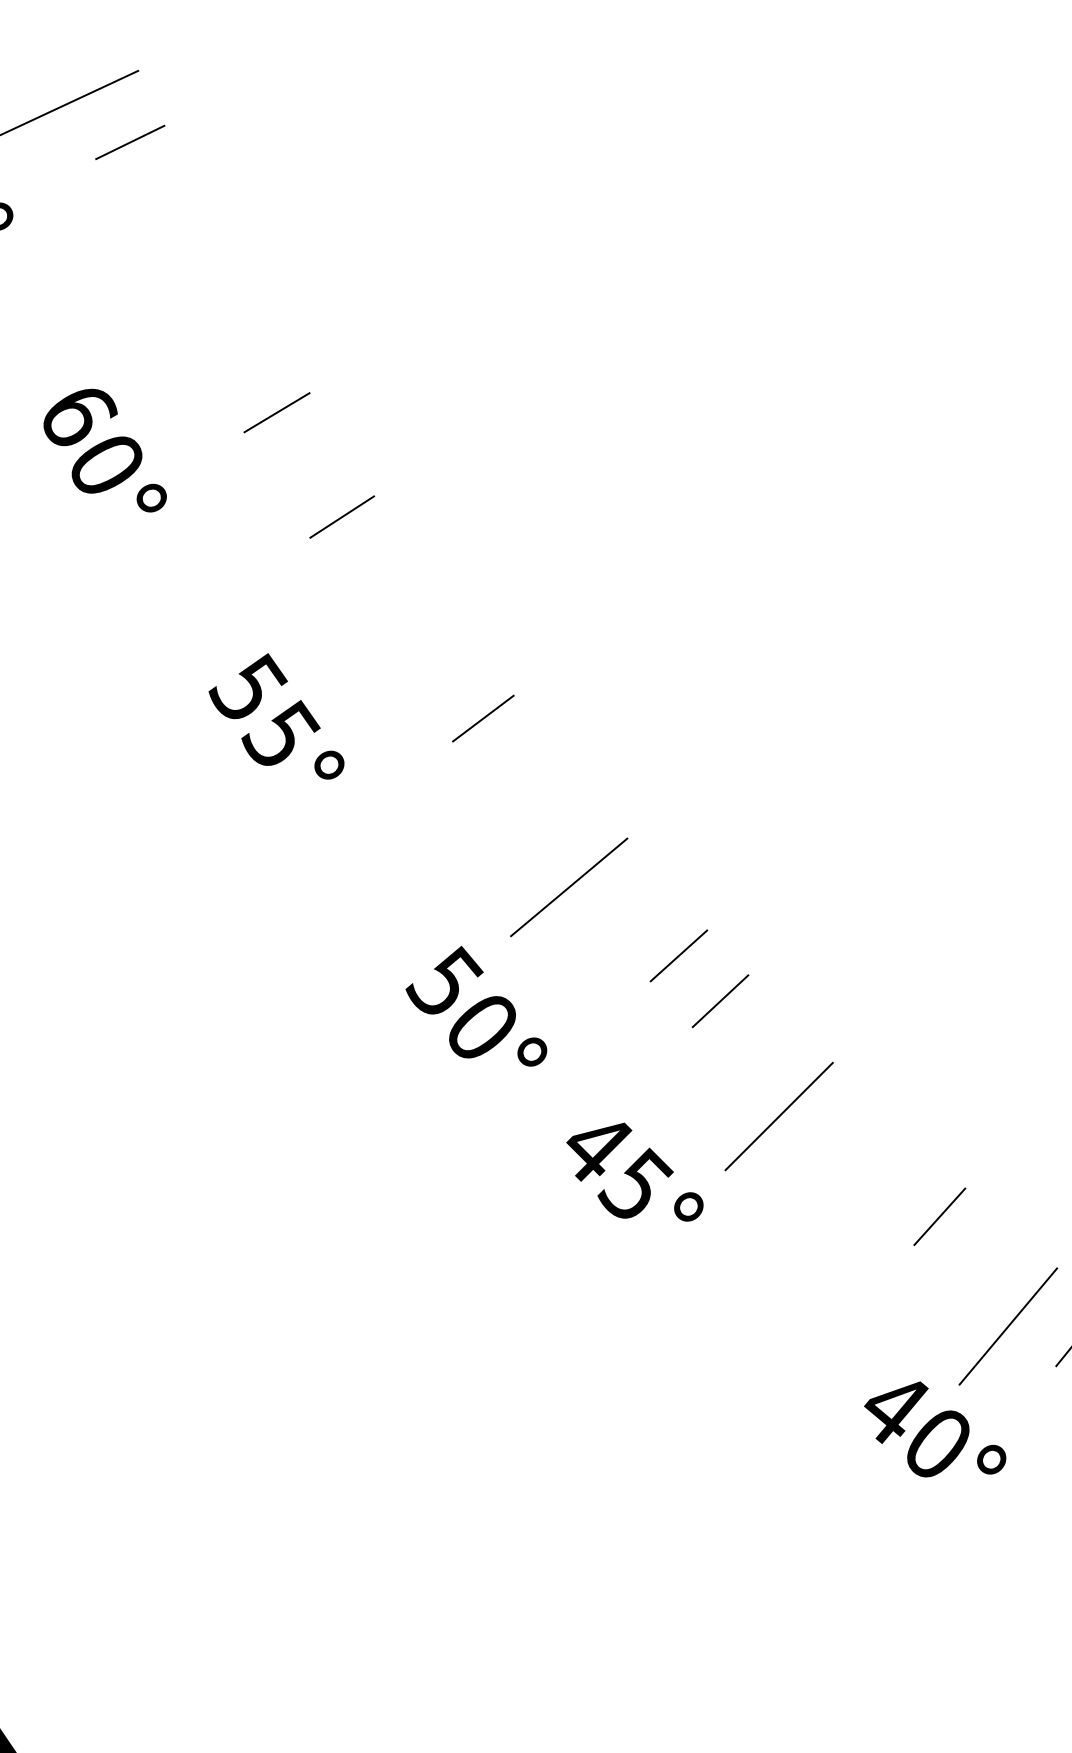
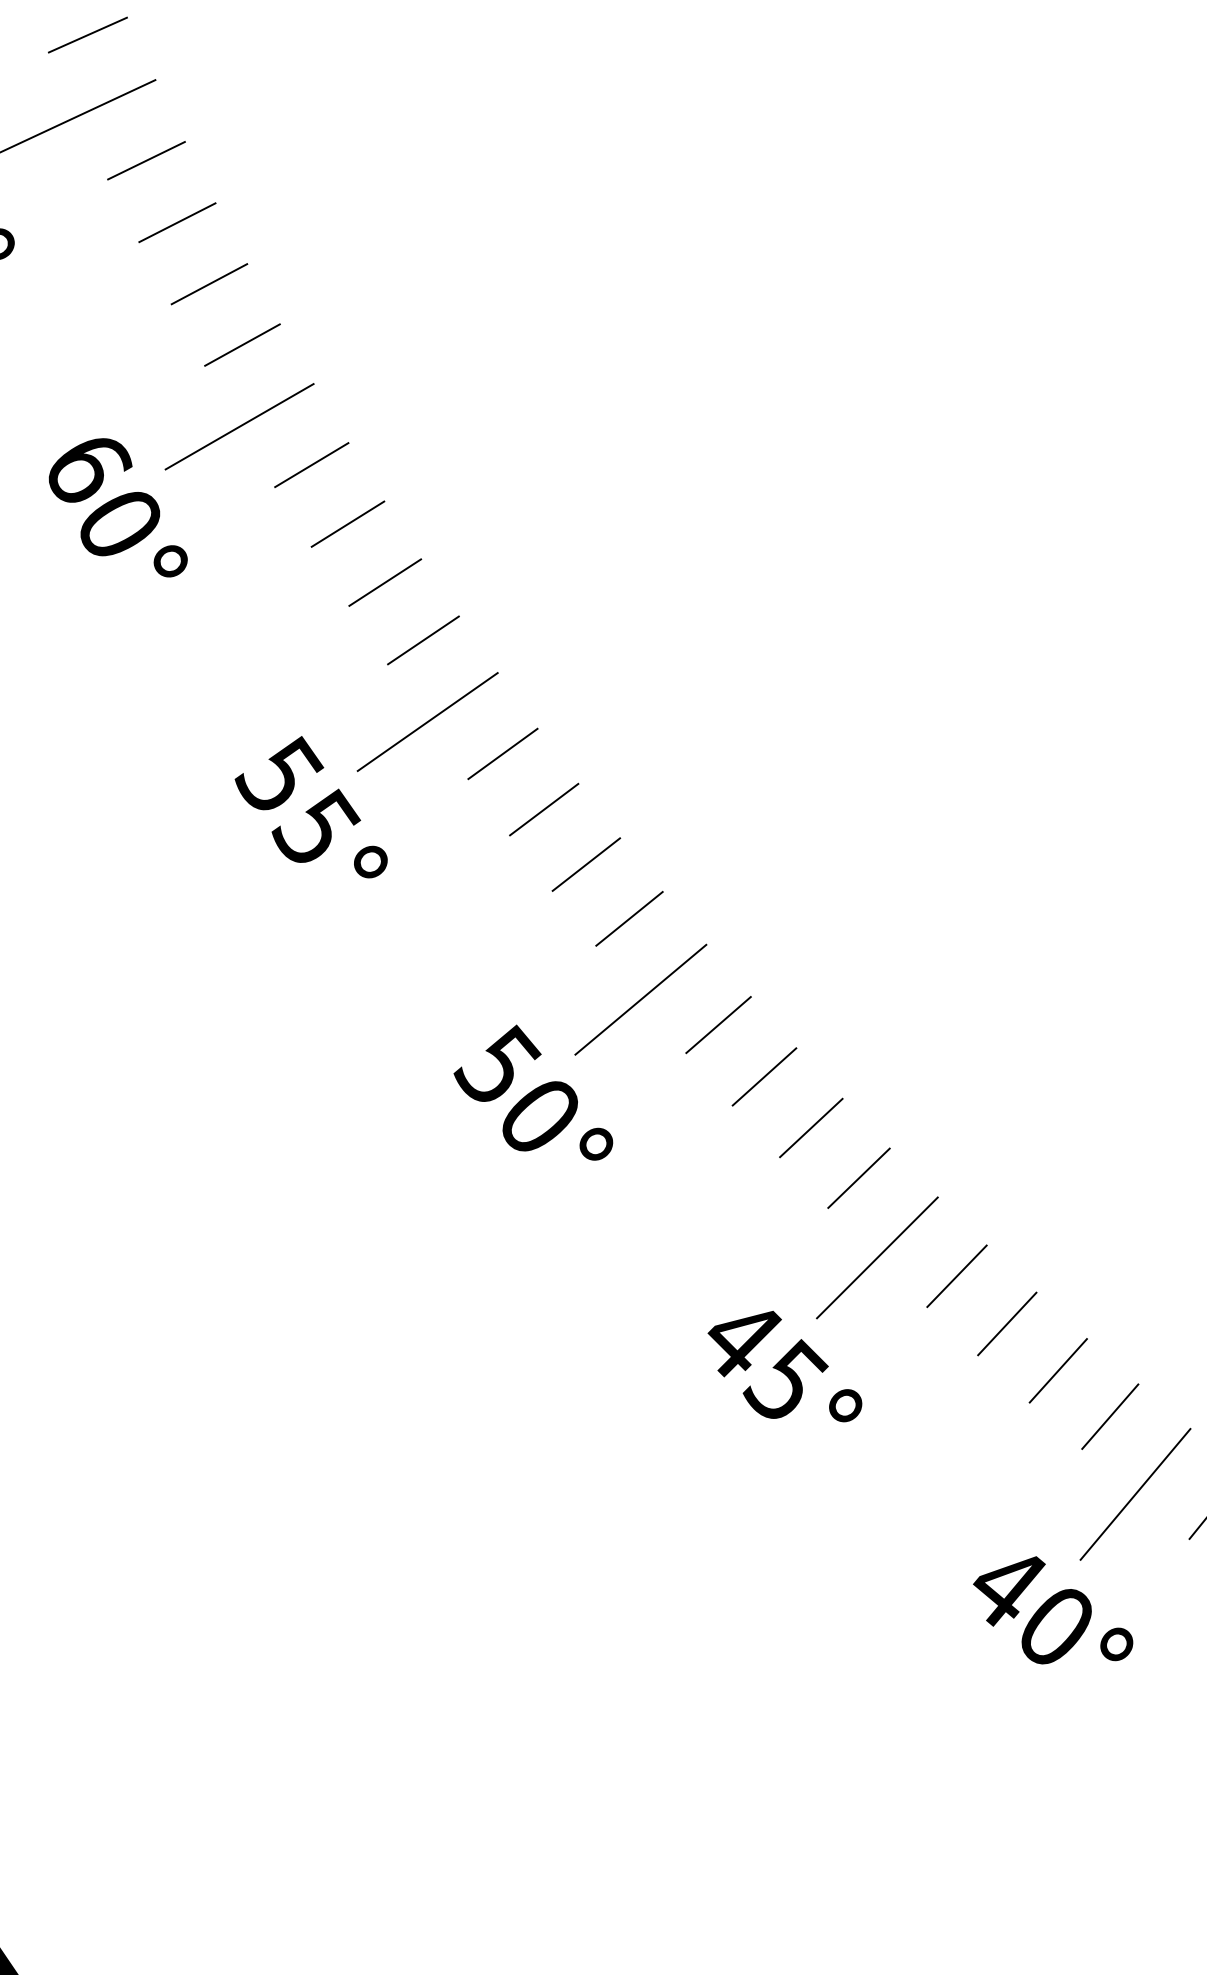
line: (77, 30) -> (87, 34), added
line: (157, 197) -> (177, 222), added
line: (186, 252) -> (209, 284), added
line: (215, 305) -> (242, 344), added
line: (212, 378) -> (239, 426), added
line: (308, 464) -> (347, 523), added
line: (376, 568) -> (423, 640), added
line: (379, 641) -> (427, 722), added
line: (446, 668) -> (502, 753), added
line: (520, 767) -> (586, 864), added
line: (559, 815) -> (629, 918), added
line: (638, 910) -> (718, 1025), added
text: (476, 1006) -> (533, 1092), moved
line: (762, 1045) -> (858, 1177), added
line: (849, 1132) -> (956, 1275), added
text: (634, 1172) -> (784, 1366), moved
line: (894, 1174) -> (1007, 1323), added
line: (986, 1257) -> (1110, 1416), added

